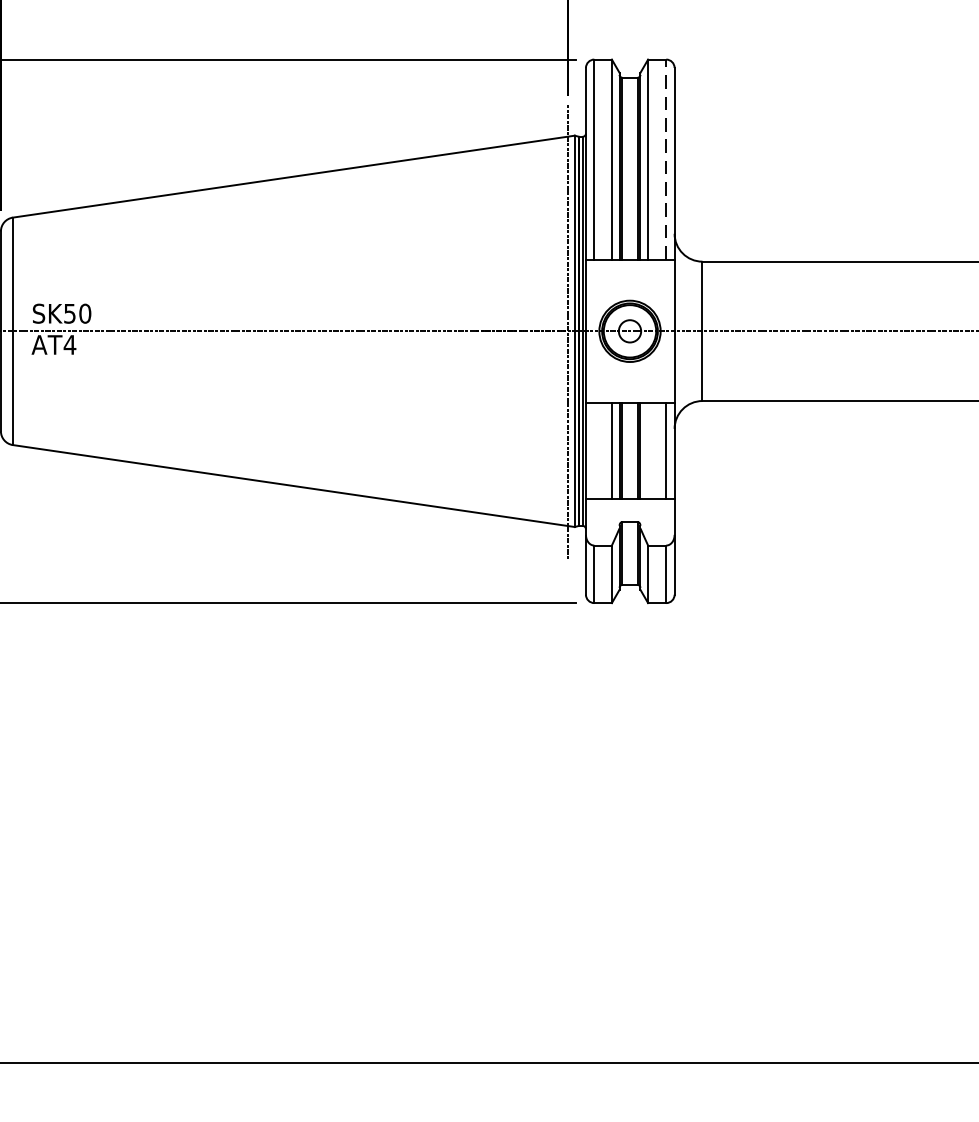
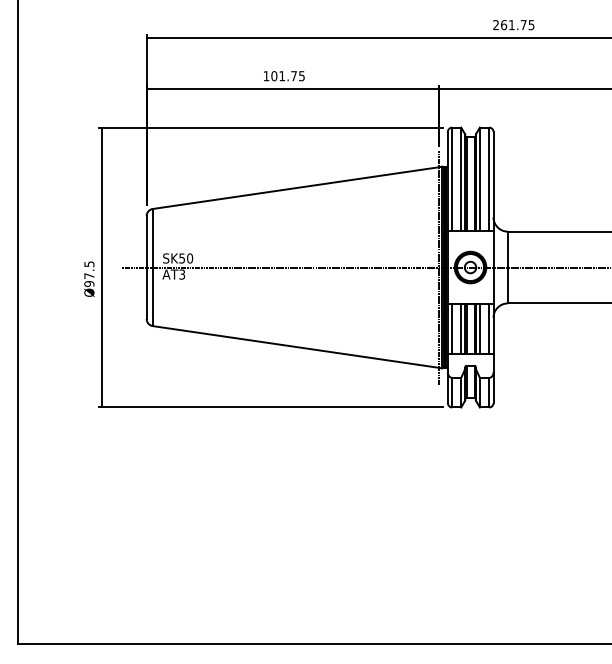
line: (666, 160) -> (489, 179), dashed -> solid
text: (70, 344) -> (182, 274), AT4 -> AT3
line: (594, 449) -> (452, 328), added
line: (647, 449) -> (479, 328), added

